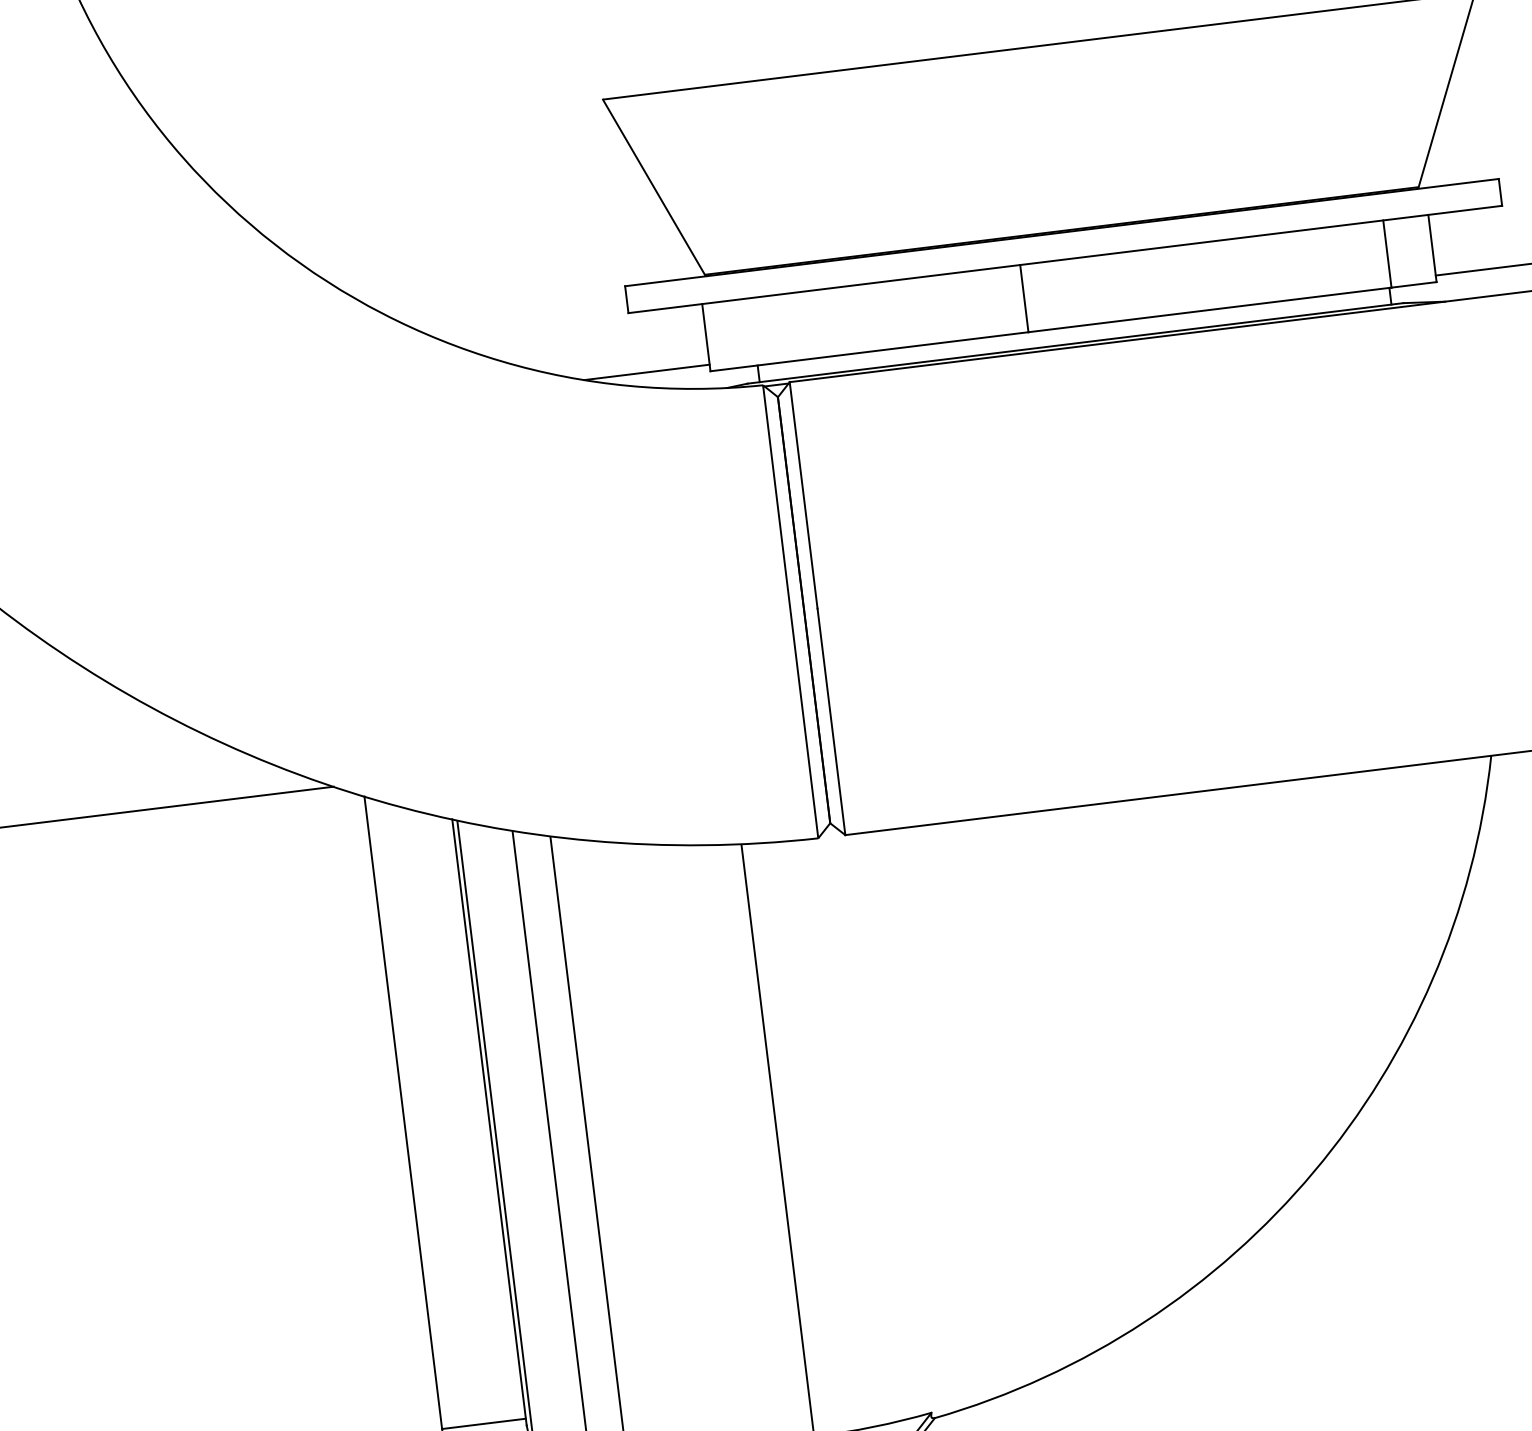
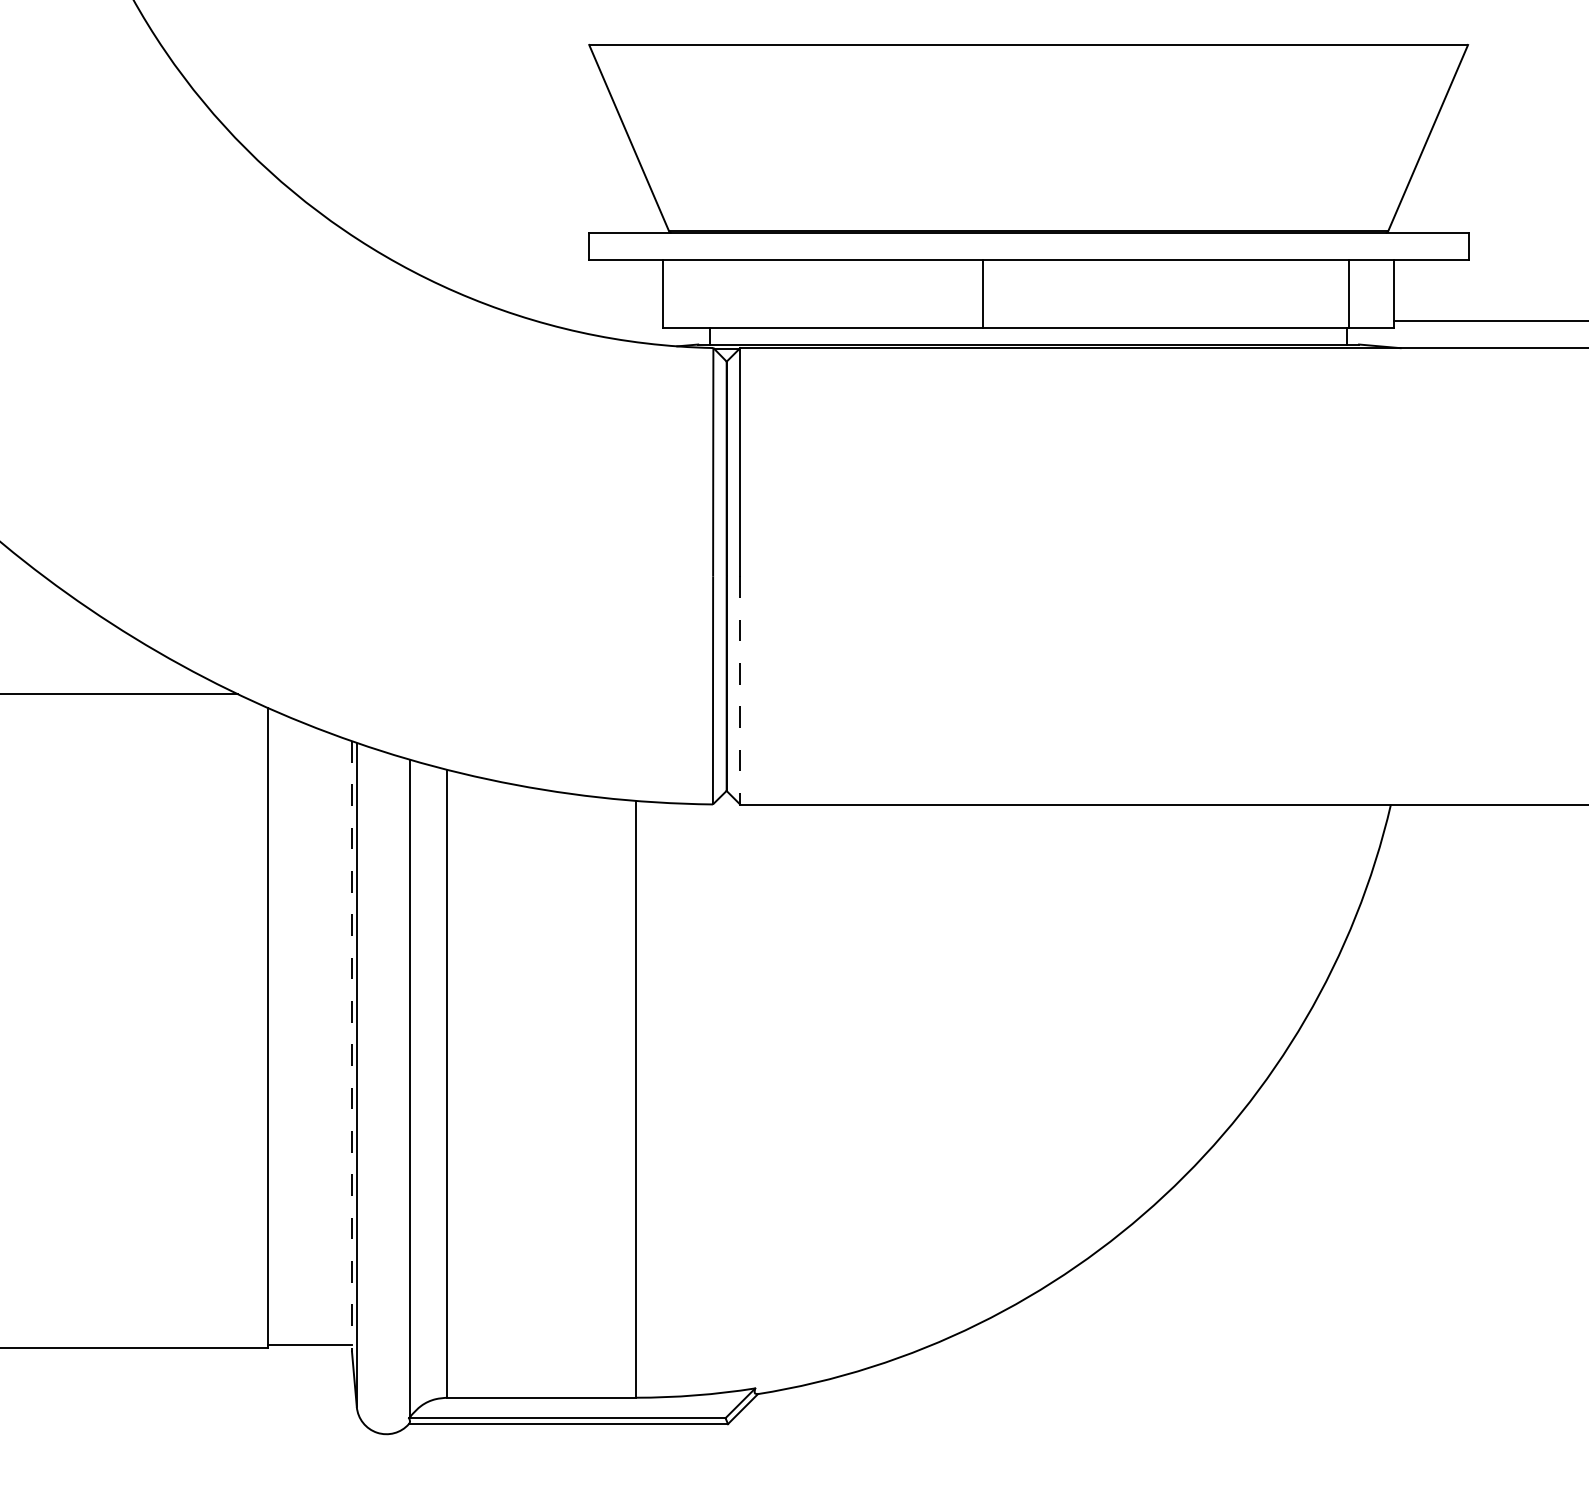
line: (646, 372) -> (599, 321), removed
line: (831, 721) -> (740, 690), solid -> dashed
line: (489, 1122) -> (351, 1046), solid -> dashed

